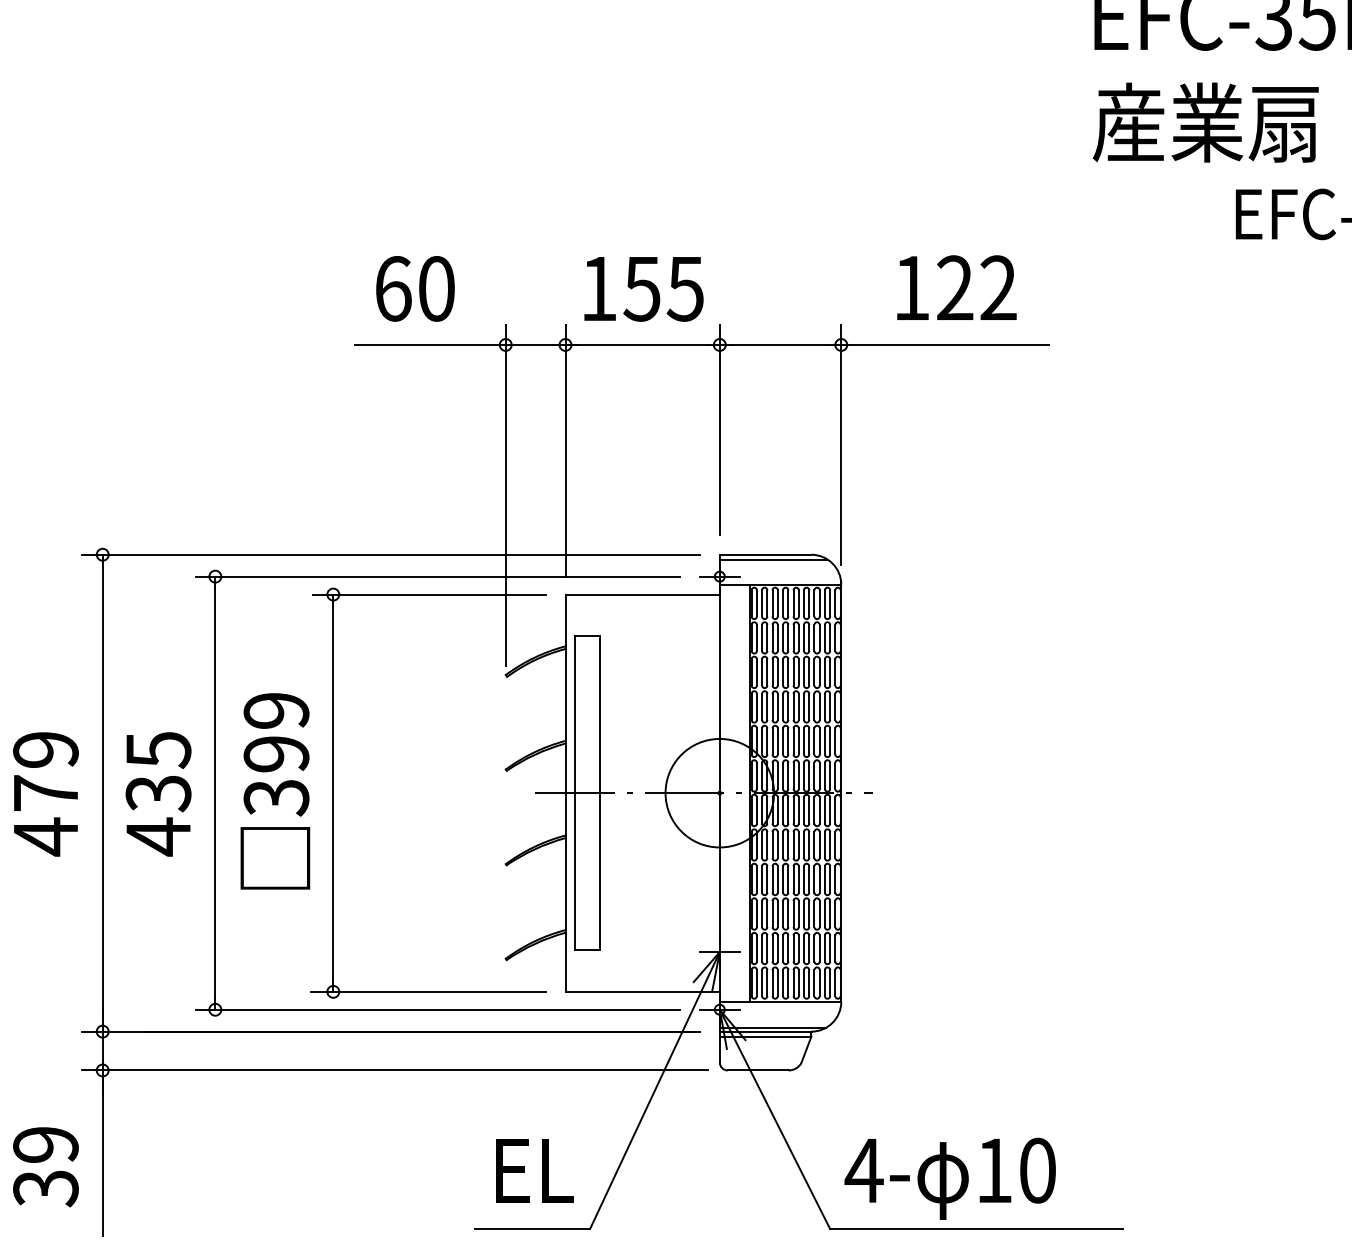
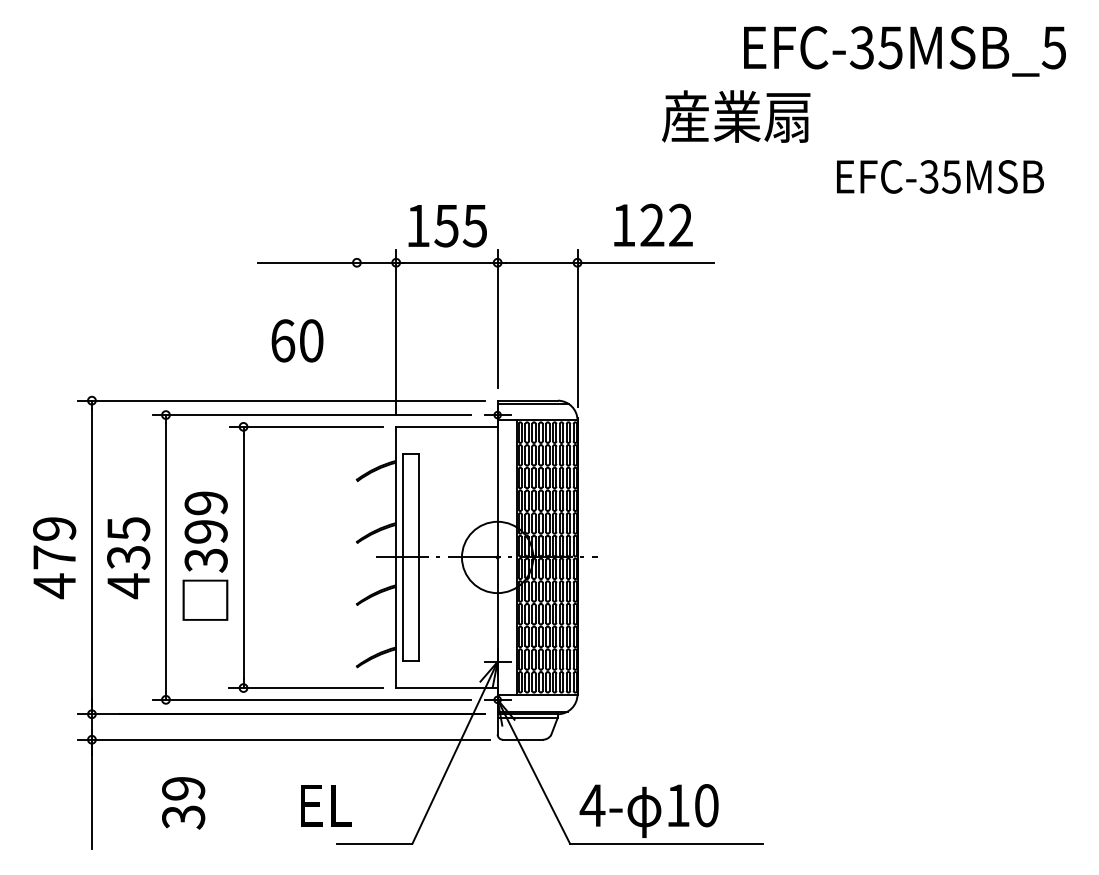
text: (1206, 122) -> (736, 116), moved
text: (415, 288) -> (297, 340), moved
line: (505, 495) -> (356, 361), removed
text: (45, 1167) -> (183, 803), moved
text: (535, 1170) -> (326, 805), moved

